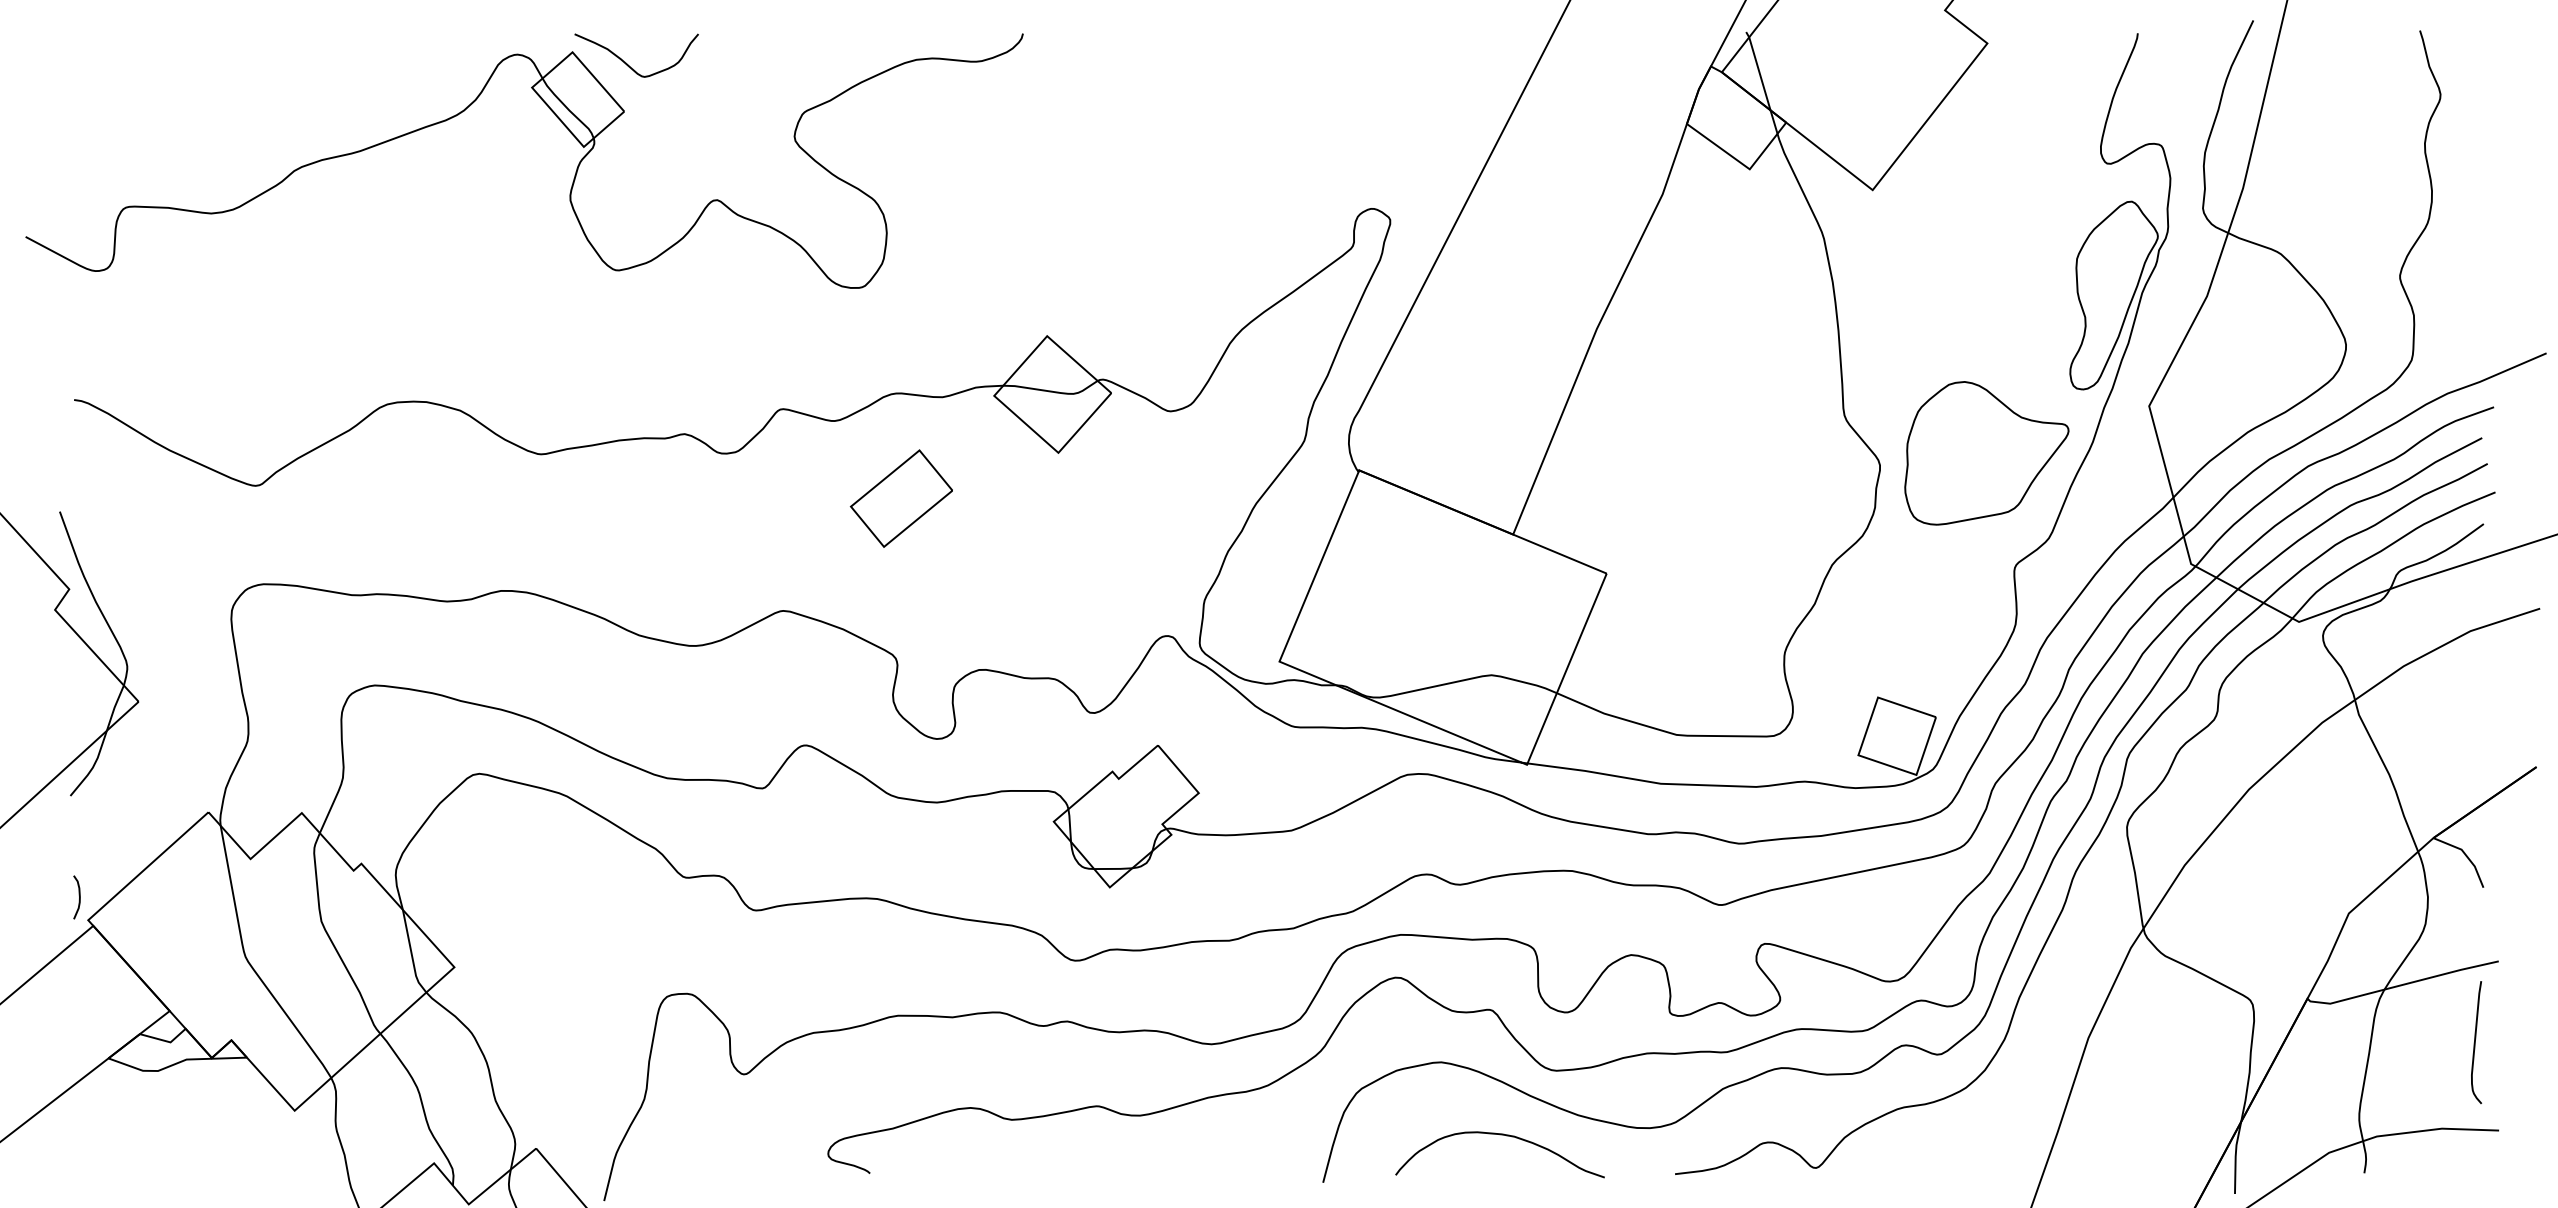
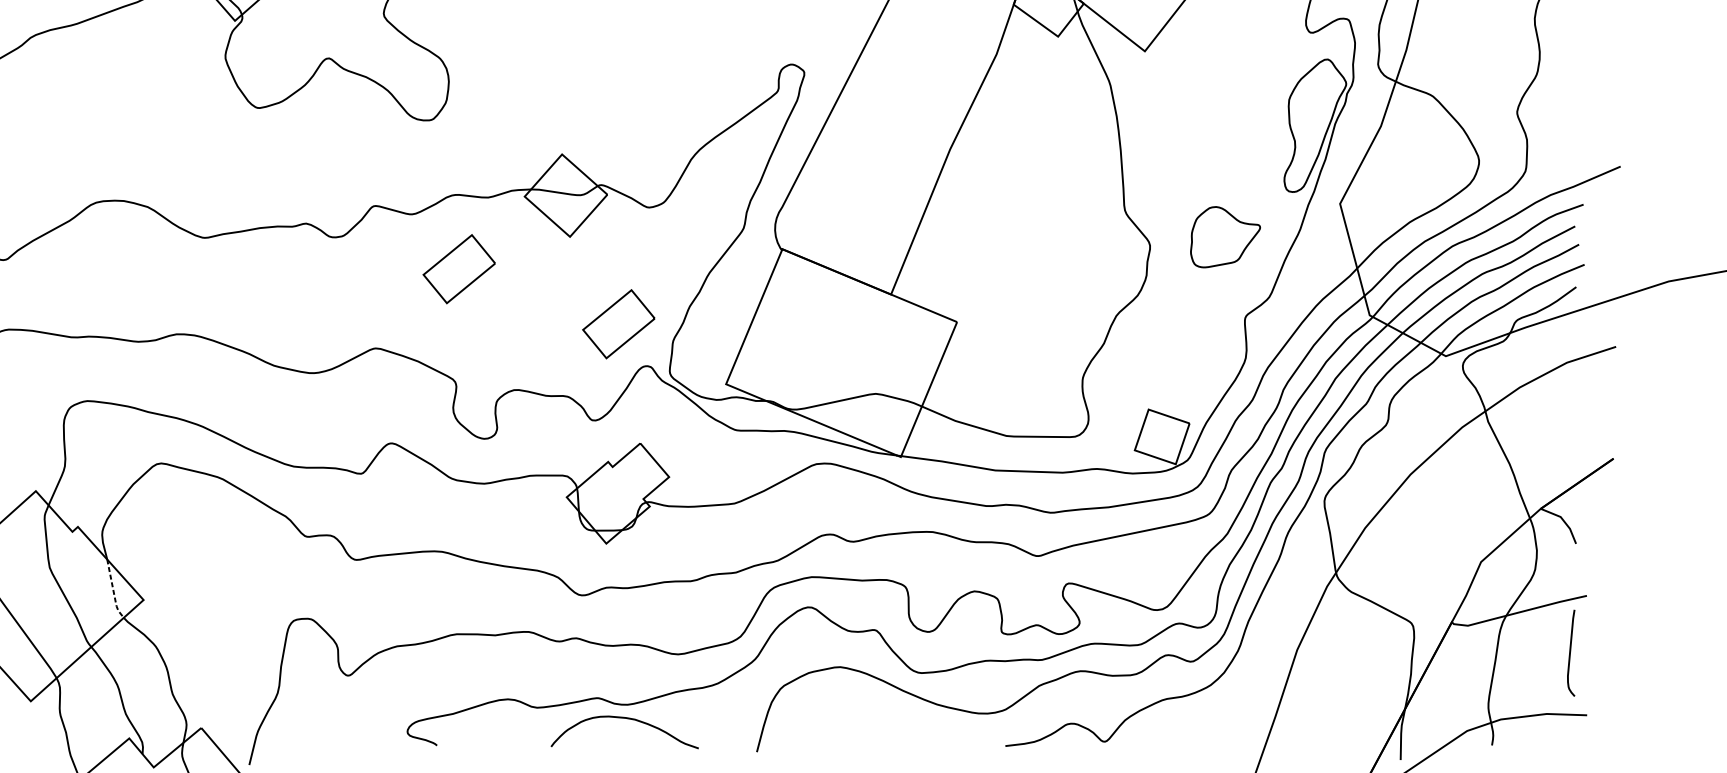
part: (1986, 453) -> (1225, 237), size x0.6
part: (1126, 576) -> (618, 324), added
line: (411, 954) -> (113, 591), solid -> dashed
curve: (1499, 1135) -> (624, 718), moved

